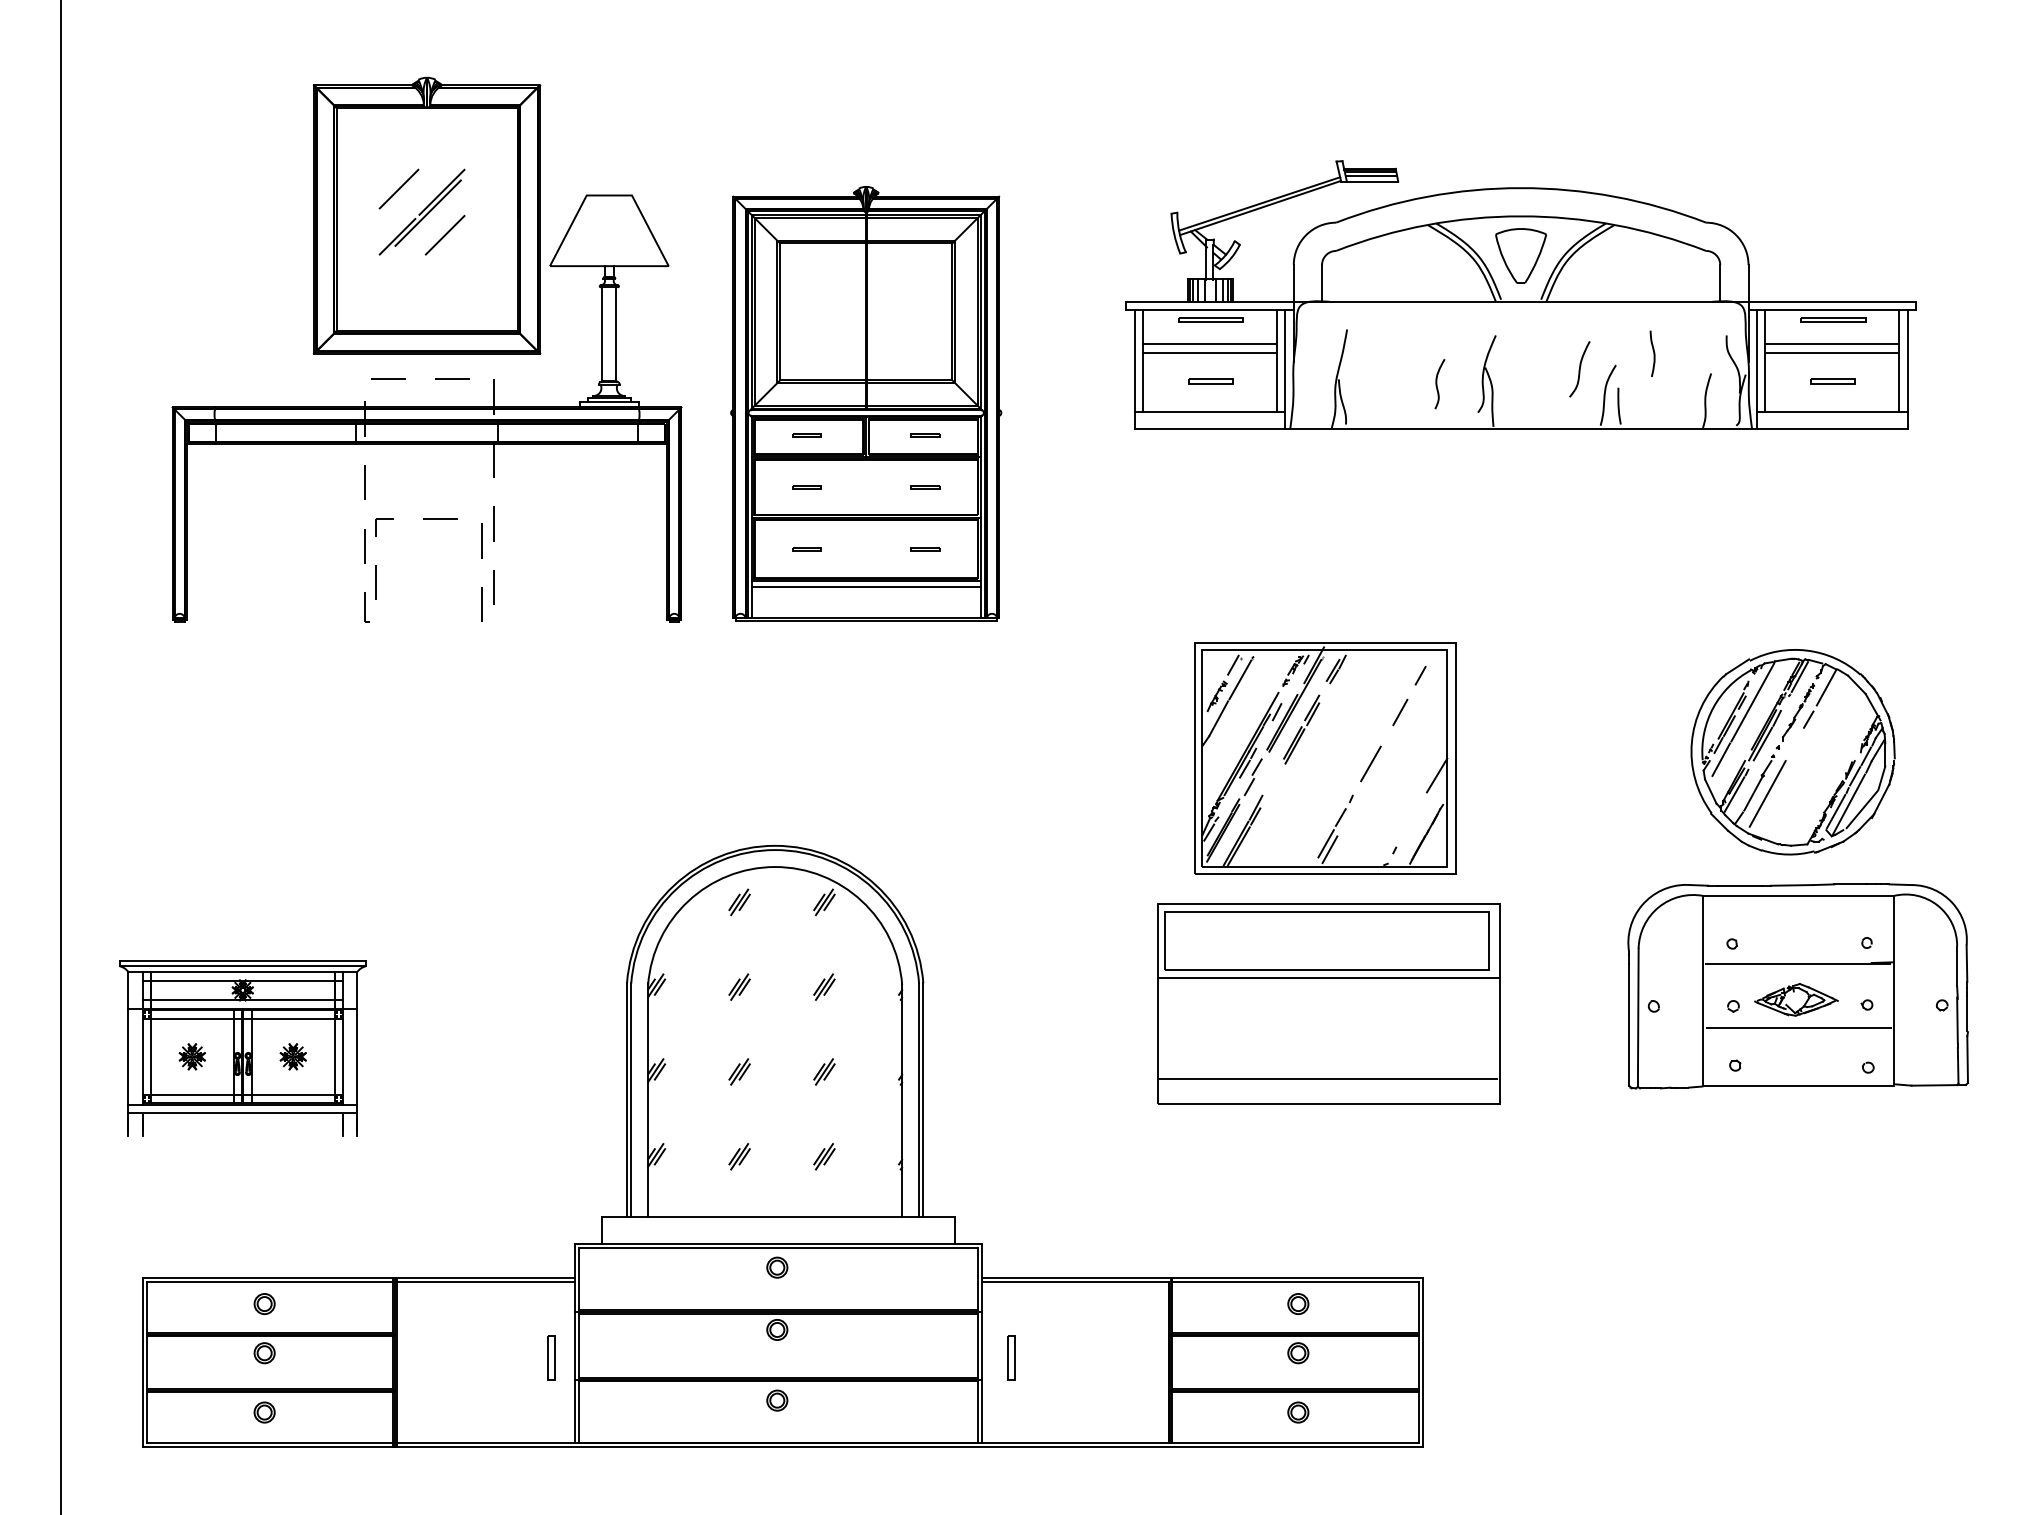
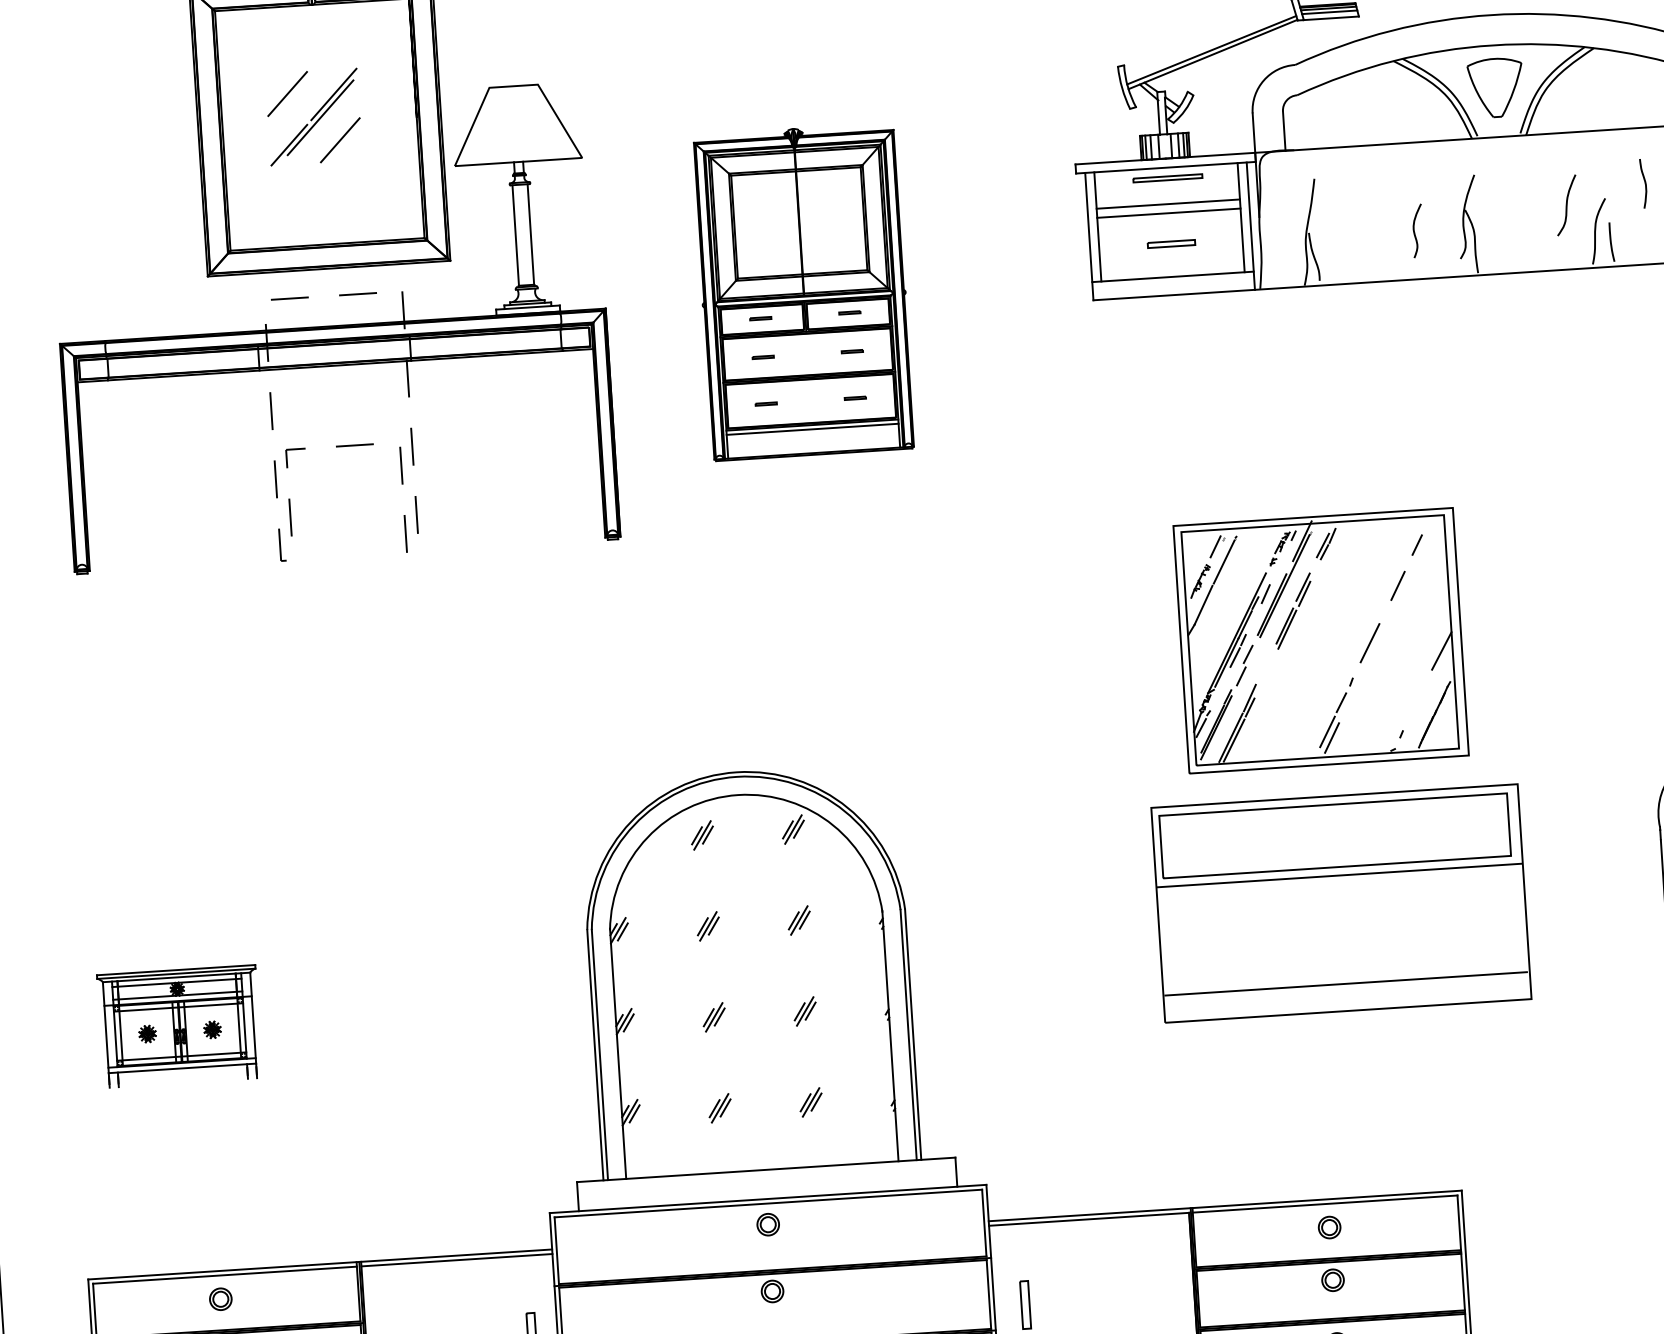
part: (866, 403) -> (803, 291), size x0.7
part: (242, 1048) -> (179, 1026), size x0.6

